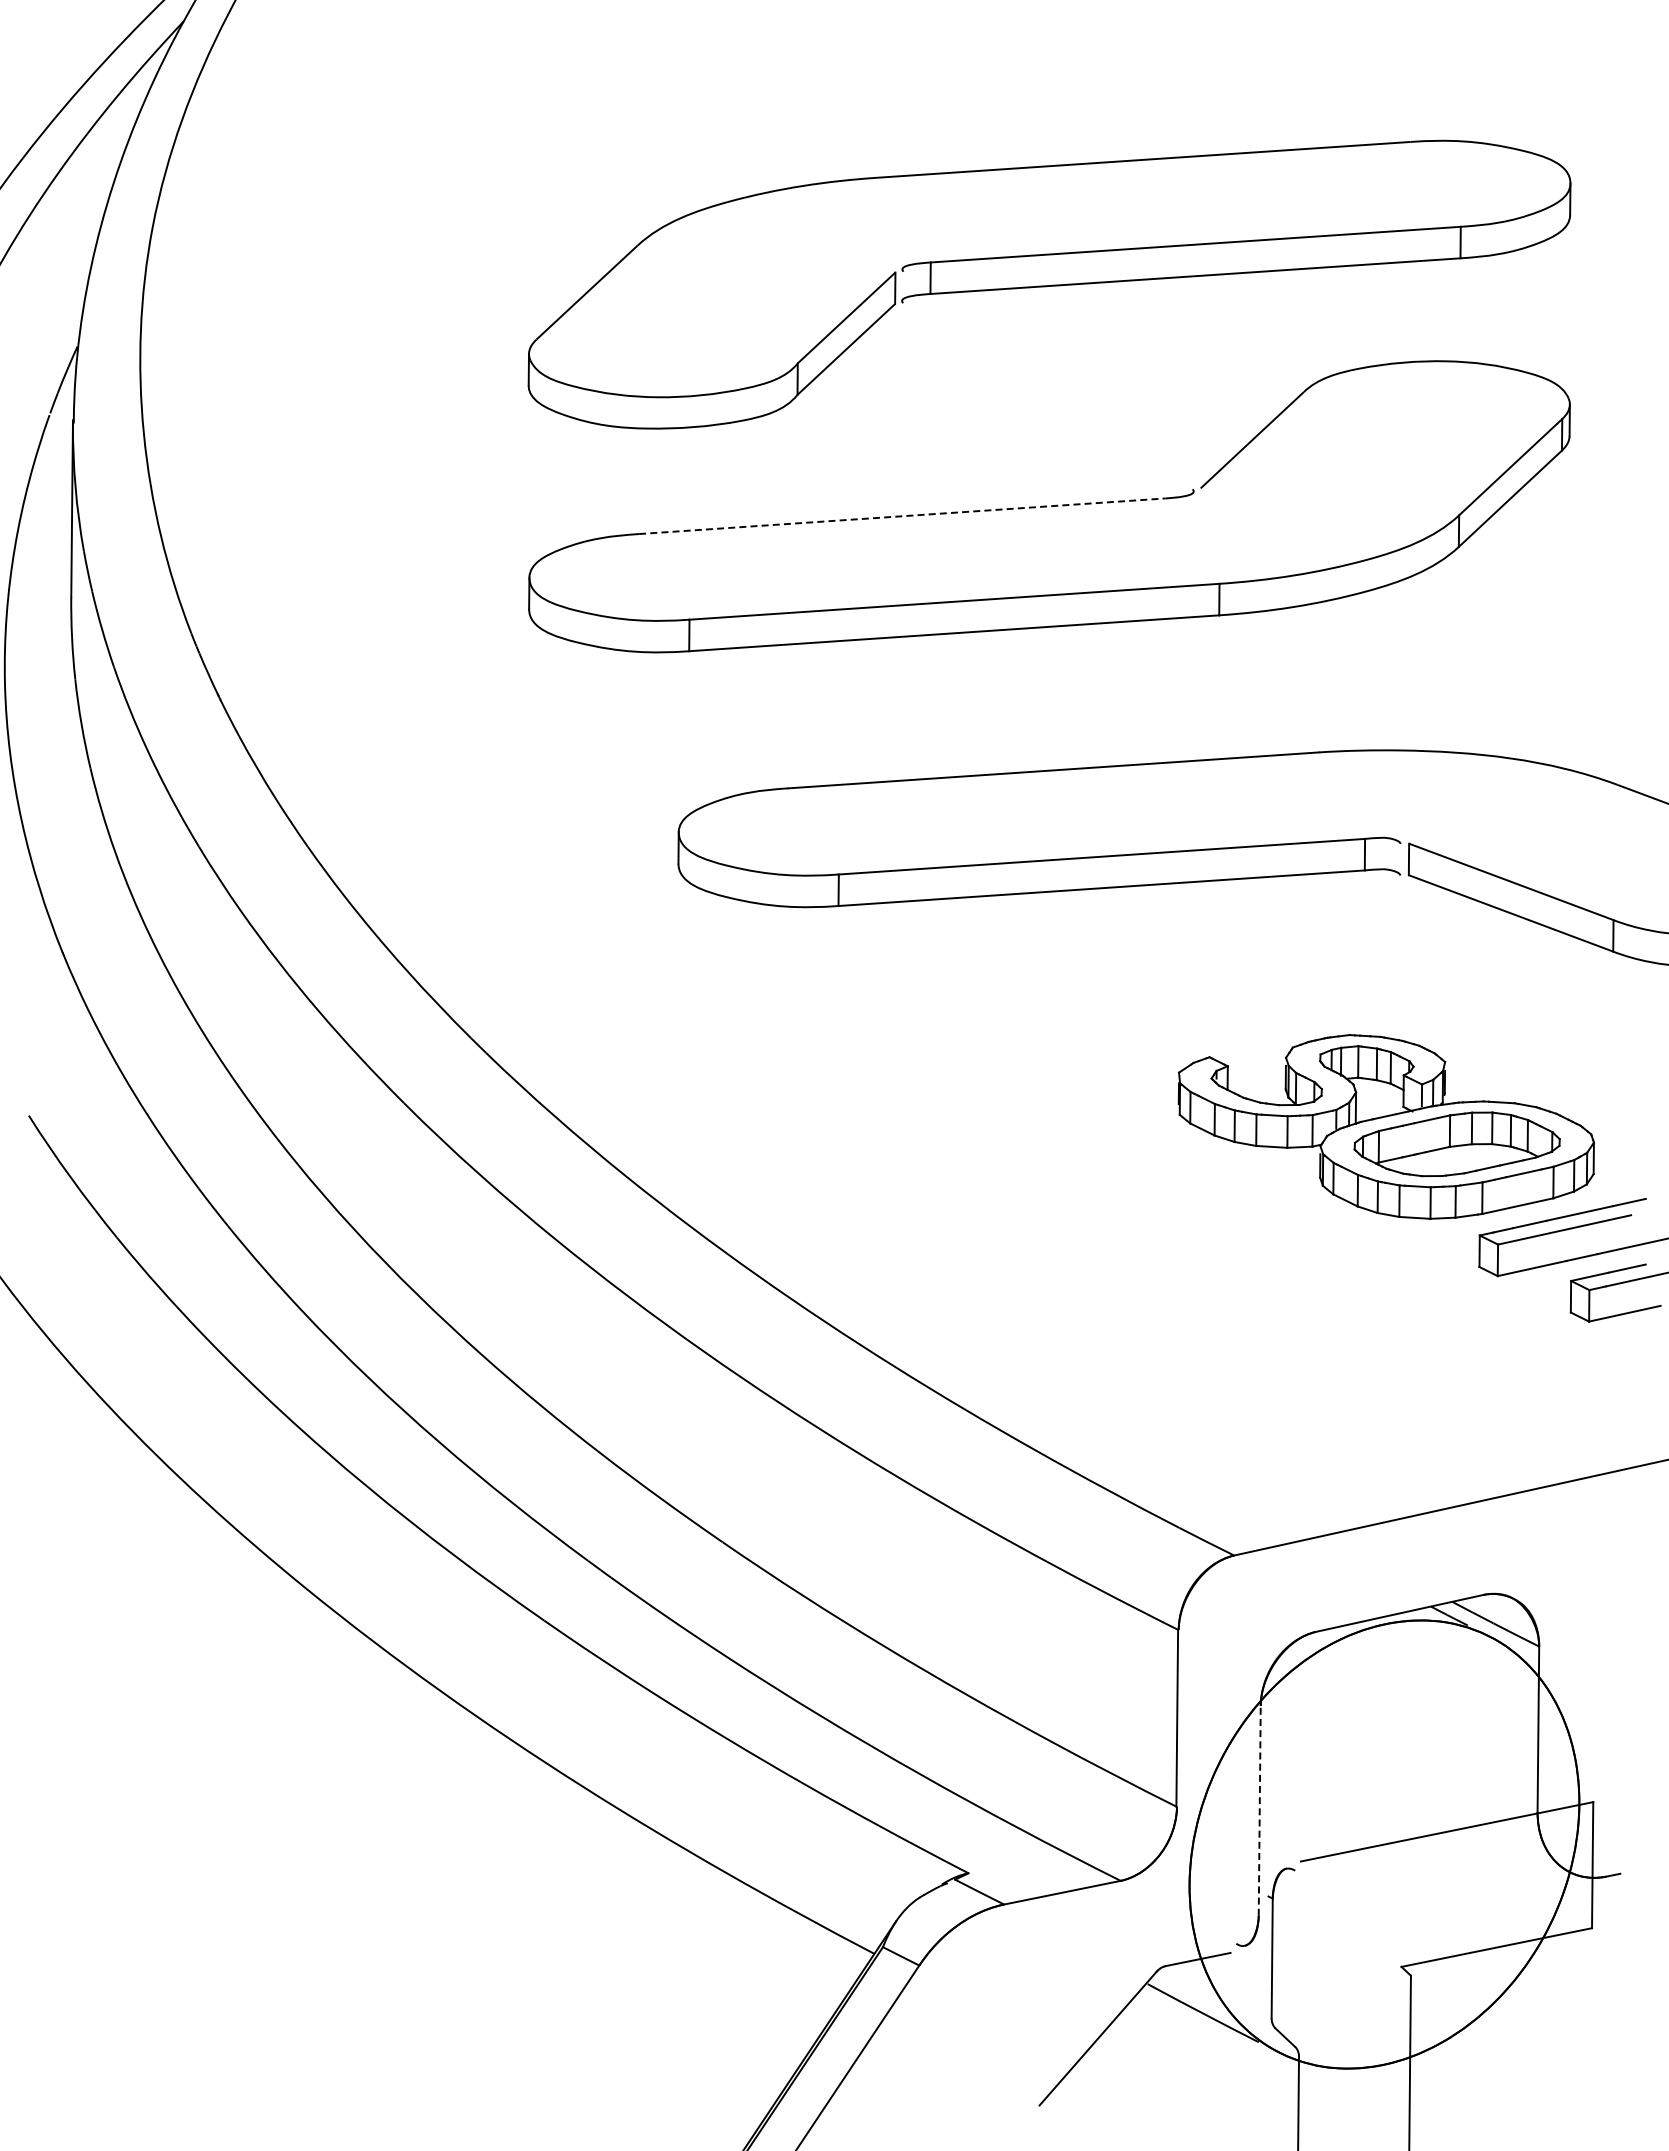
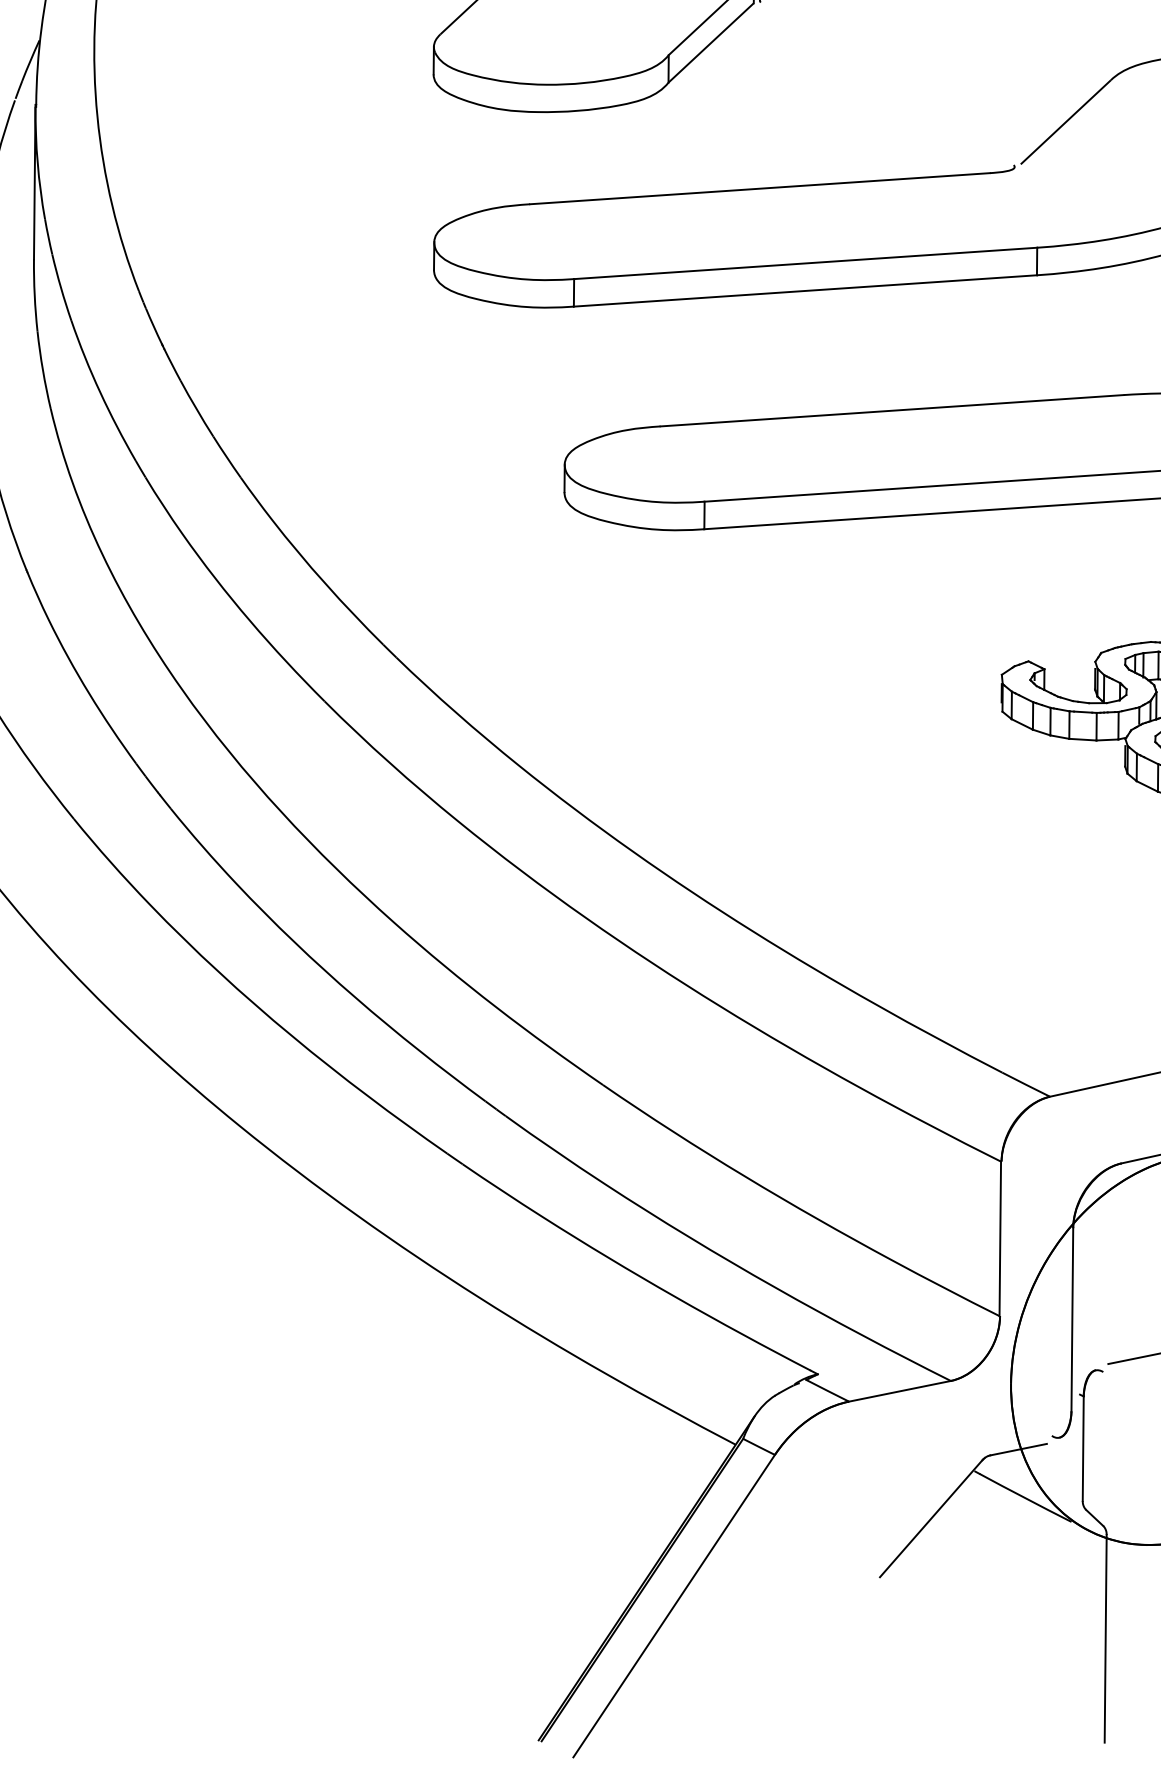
line: (902, 516) -> (760, 188), dashed -> solid
line: (1259, 1810) -> (1072, 1319), dashed -> solid

